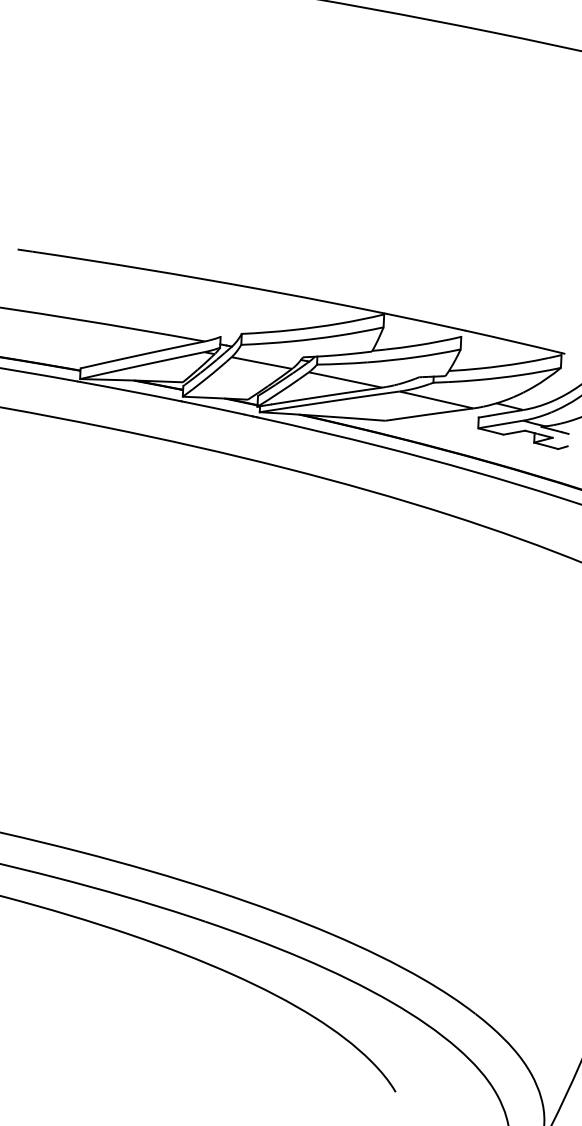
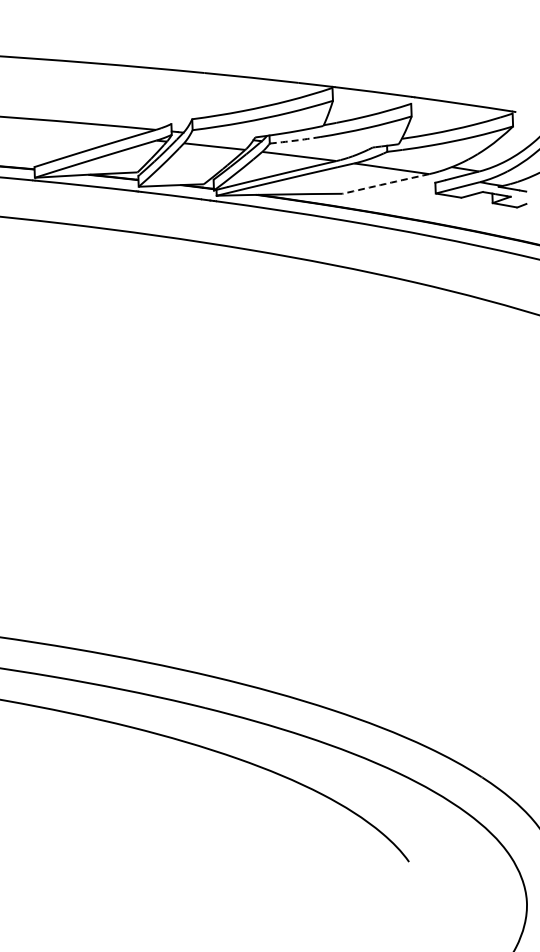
arc: (342, 363) -> (295, 140), solid -> dashed
arc: (429, 414) -> (386, 183), solid -> dashed

